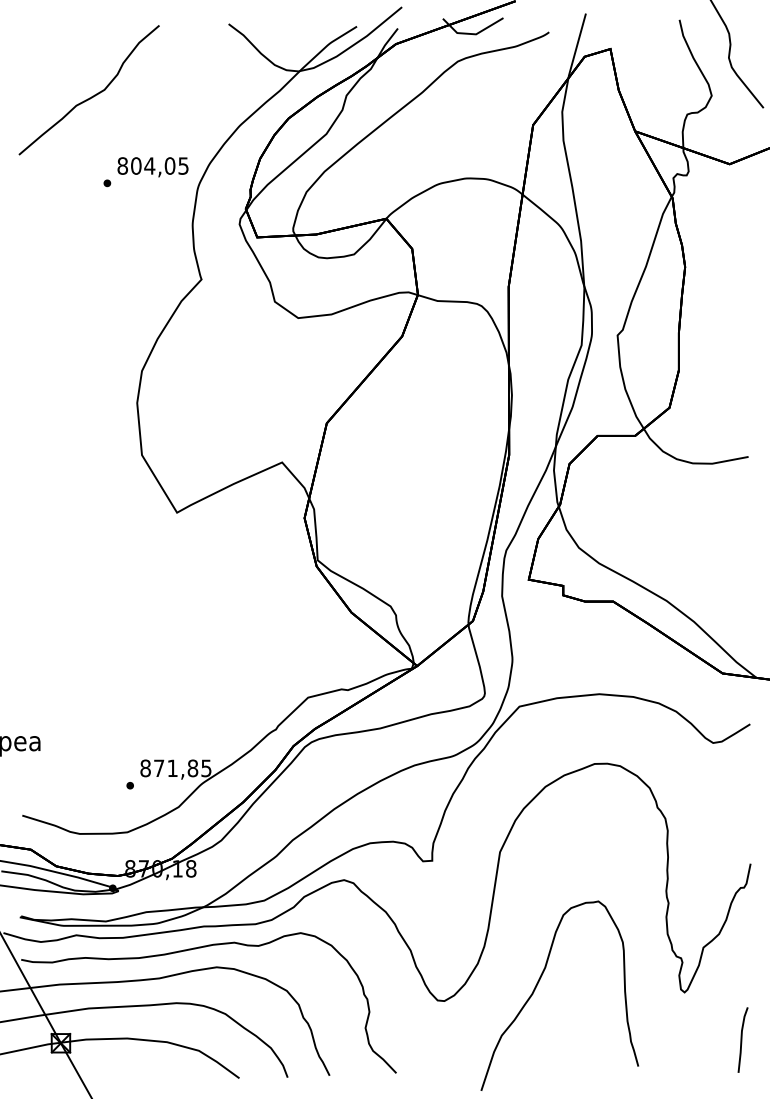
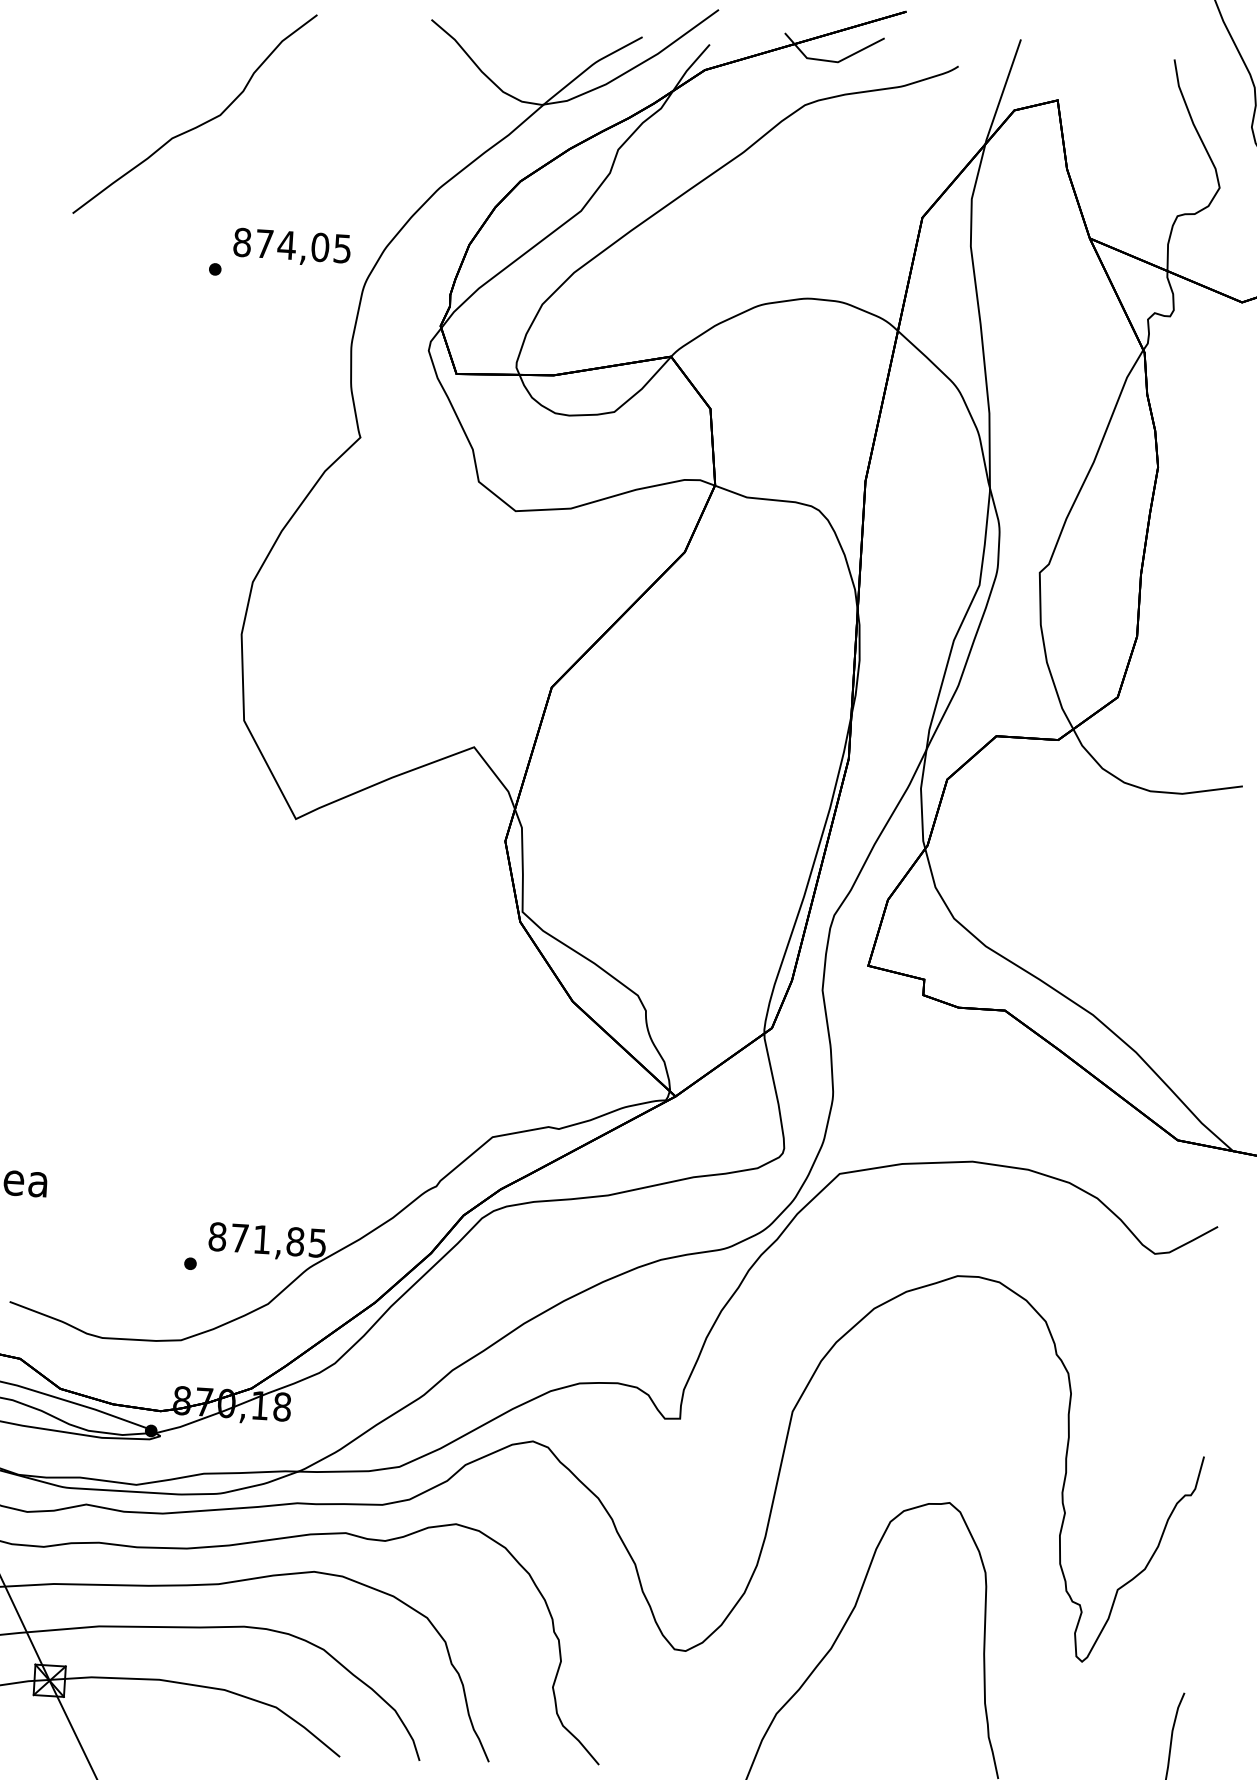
text: (136, 165) -> (265, 243), 804,05 -> 874,05

